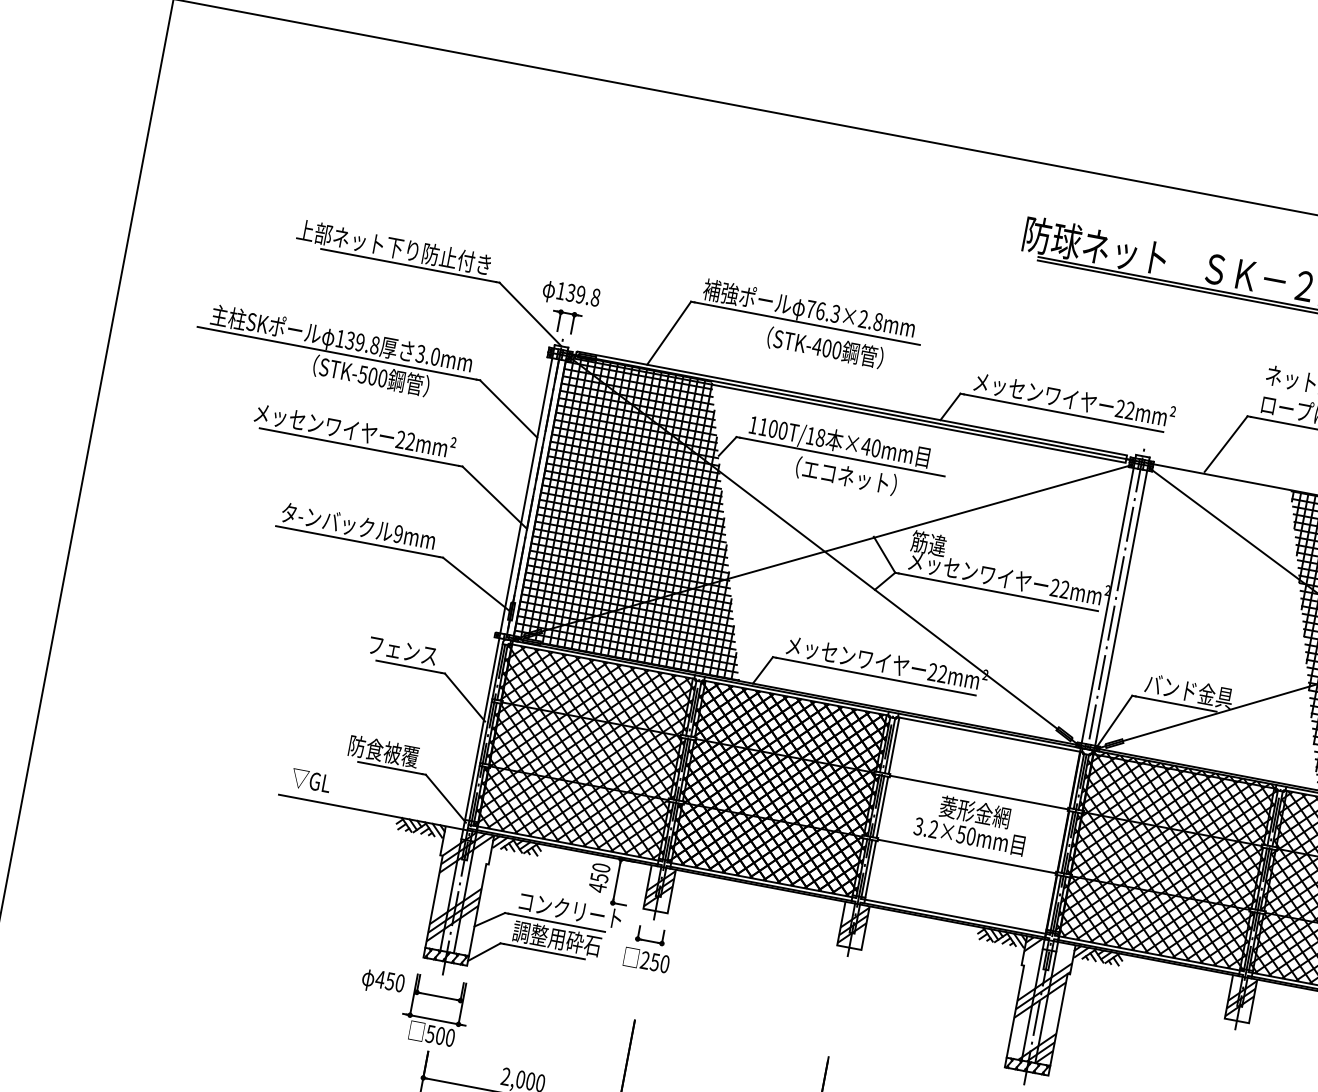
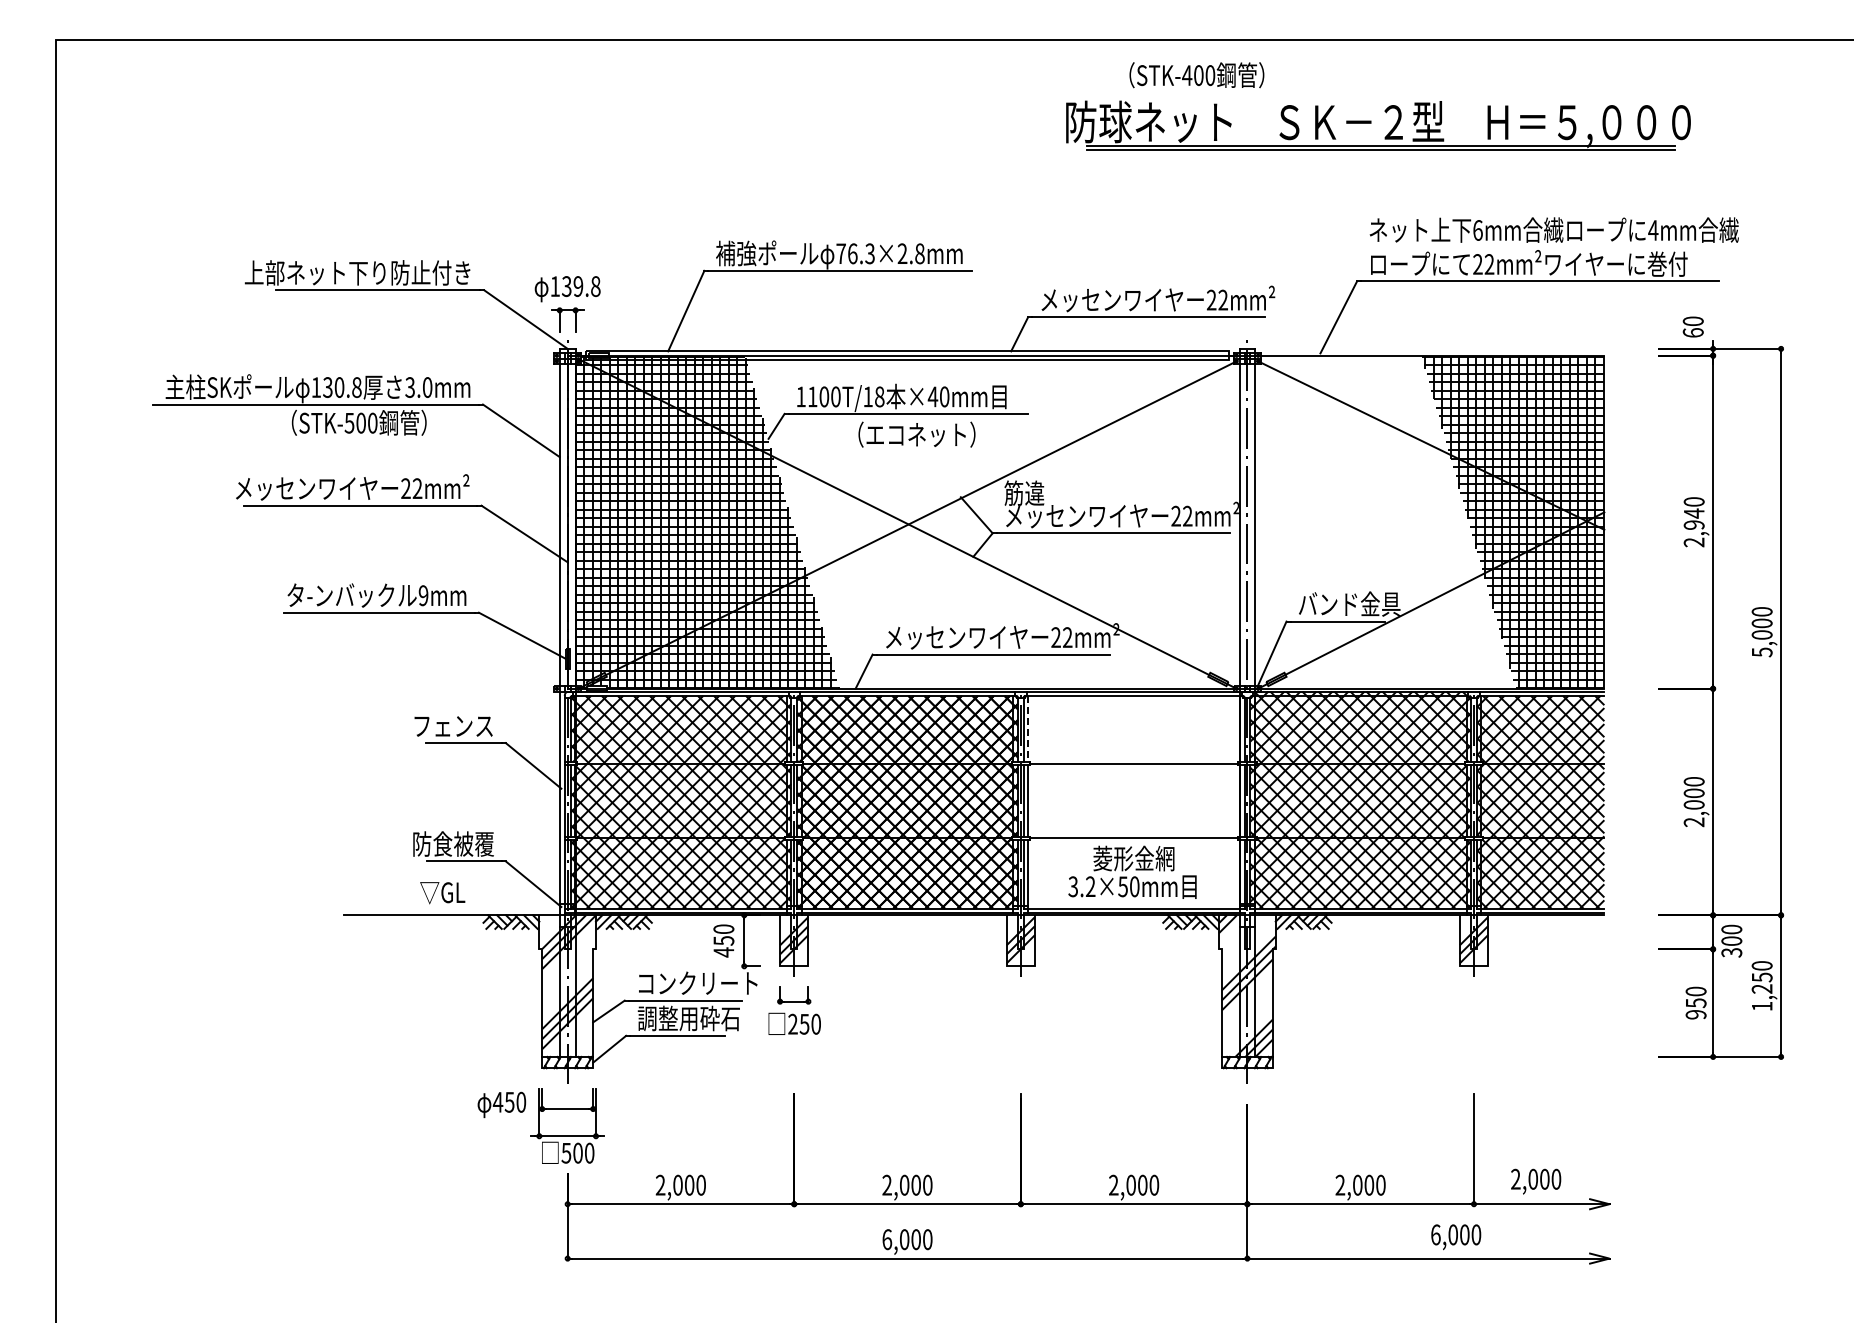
text: (360, 342) -> (339, 387), 139.8 -> 130.8
text: (825, 348) -> (1196, 75), moved
line: (894, 745) -> (1028, 728), solid -> dashed
text: (310, 781) -> (442, 893), moved
text: (971, 823) -> (1132, 871), moved

